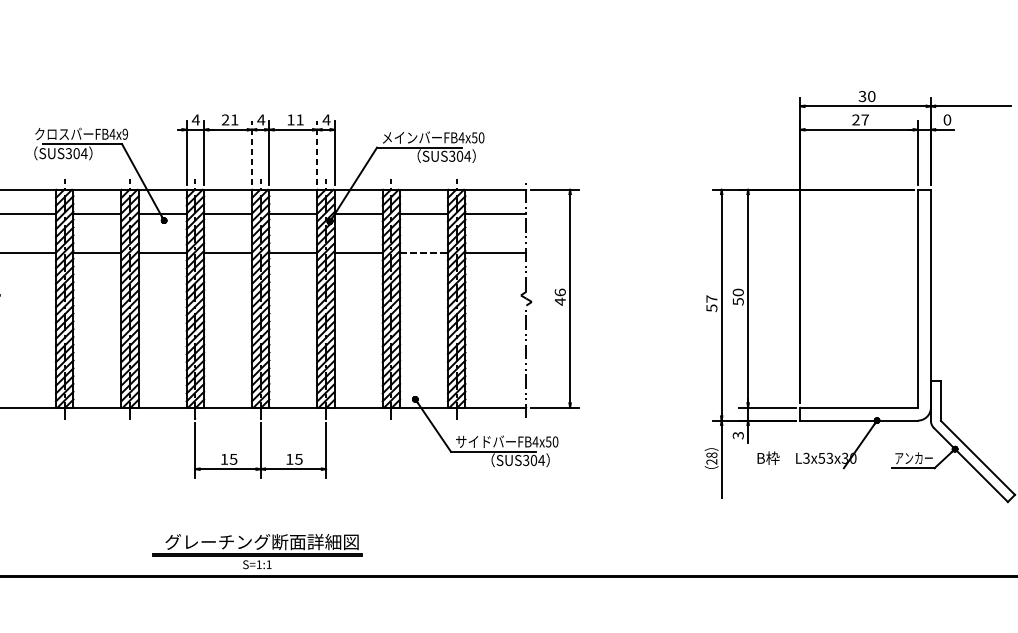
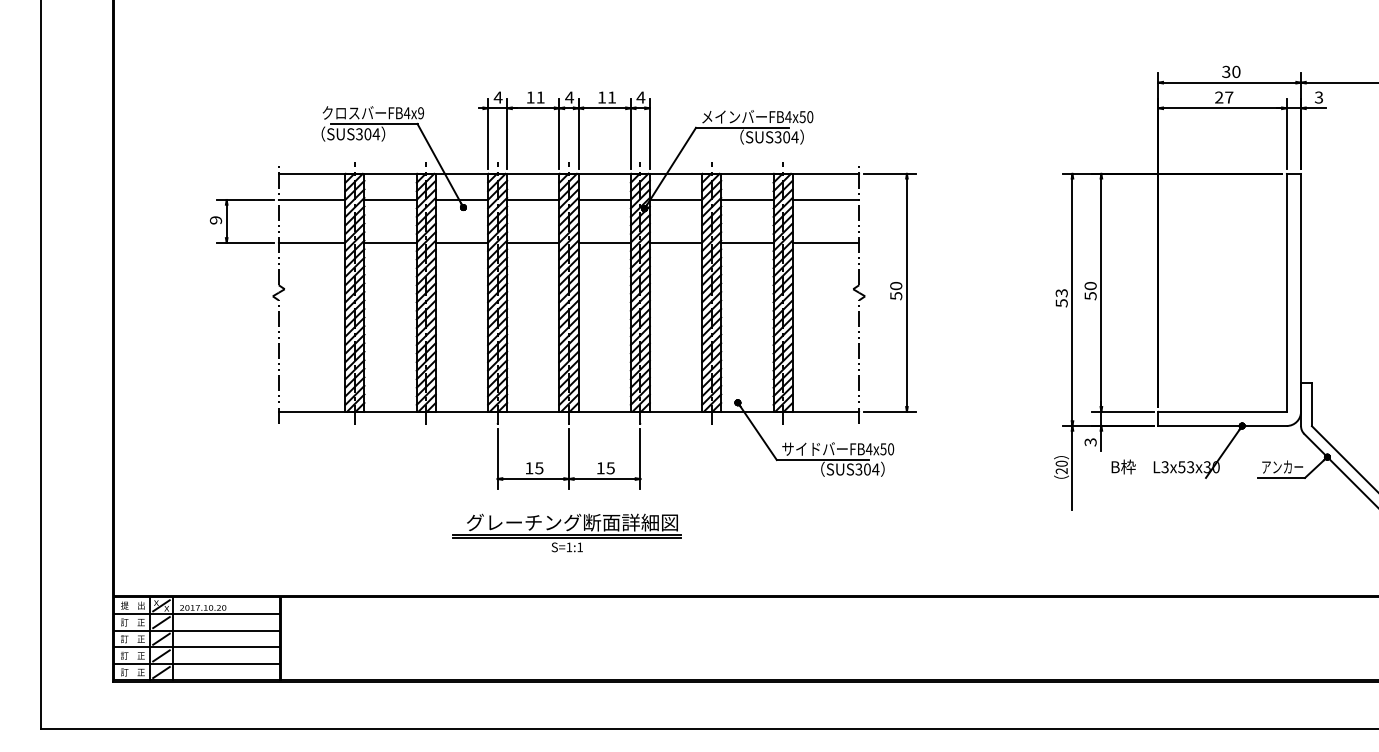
text: (225, 119) -> (530, 97), 21 -> 11
text: (946, 119) -> (1318, 97), 0 -> 3
line: (252, 152) -> (559, 133), dashed -> solid
line: (317, 152) -> (630, 133), dashed -> solid
line: (424, 252) -> (747, 242), dashed -> solid
text: (560, 296) -> (896, 290), 46 -> 50
text: (711, 299) -> (1061, 293), 57 -> 53
text: (711, 454) -> (1061, 463), 28 -> 20
part: (256, 551) -> (566, 532), moved

